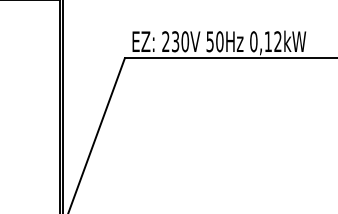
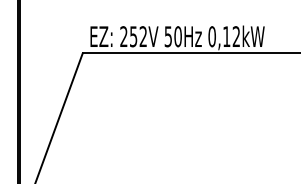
text: (180, 41) -> (138, 36), 230V -> 252V

